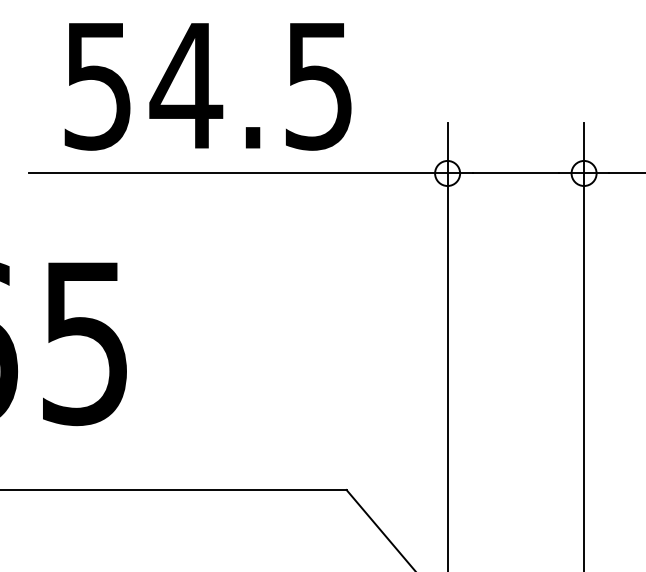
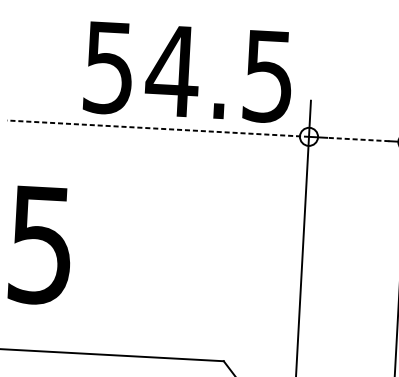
text: (207, 86) -> (187, 72), moved
line: (237, 173) -> (157, 128), solid -> dashed
line: (515, 173) -> (357, 139), solid -> dashed

